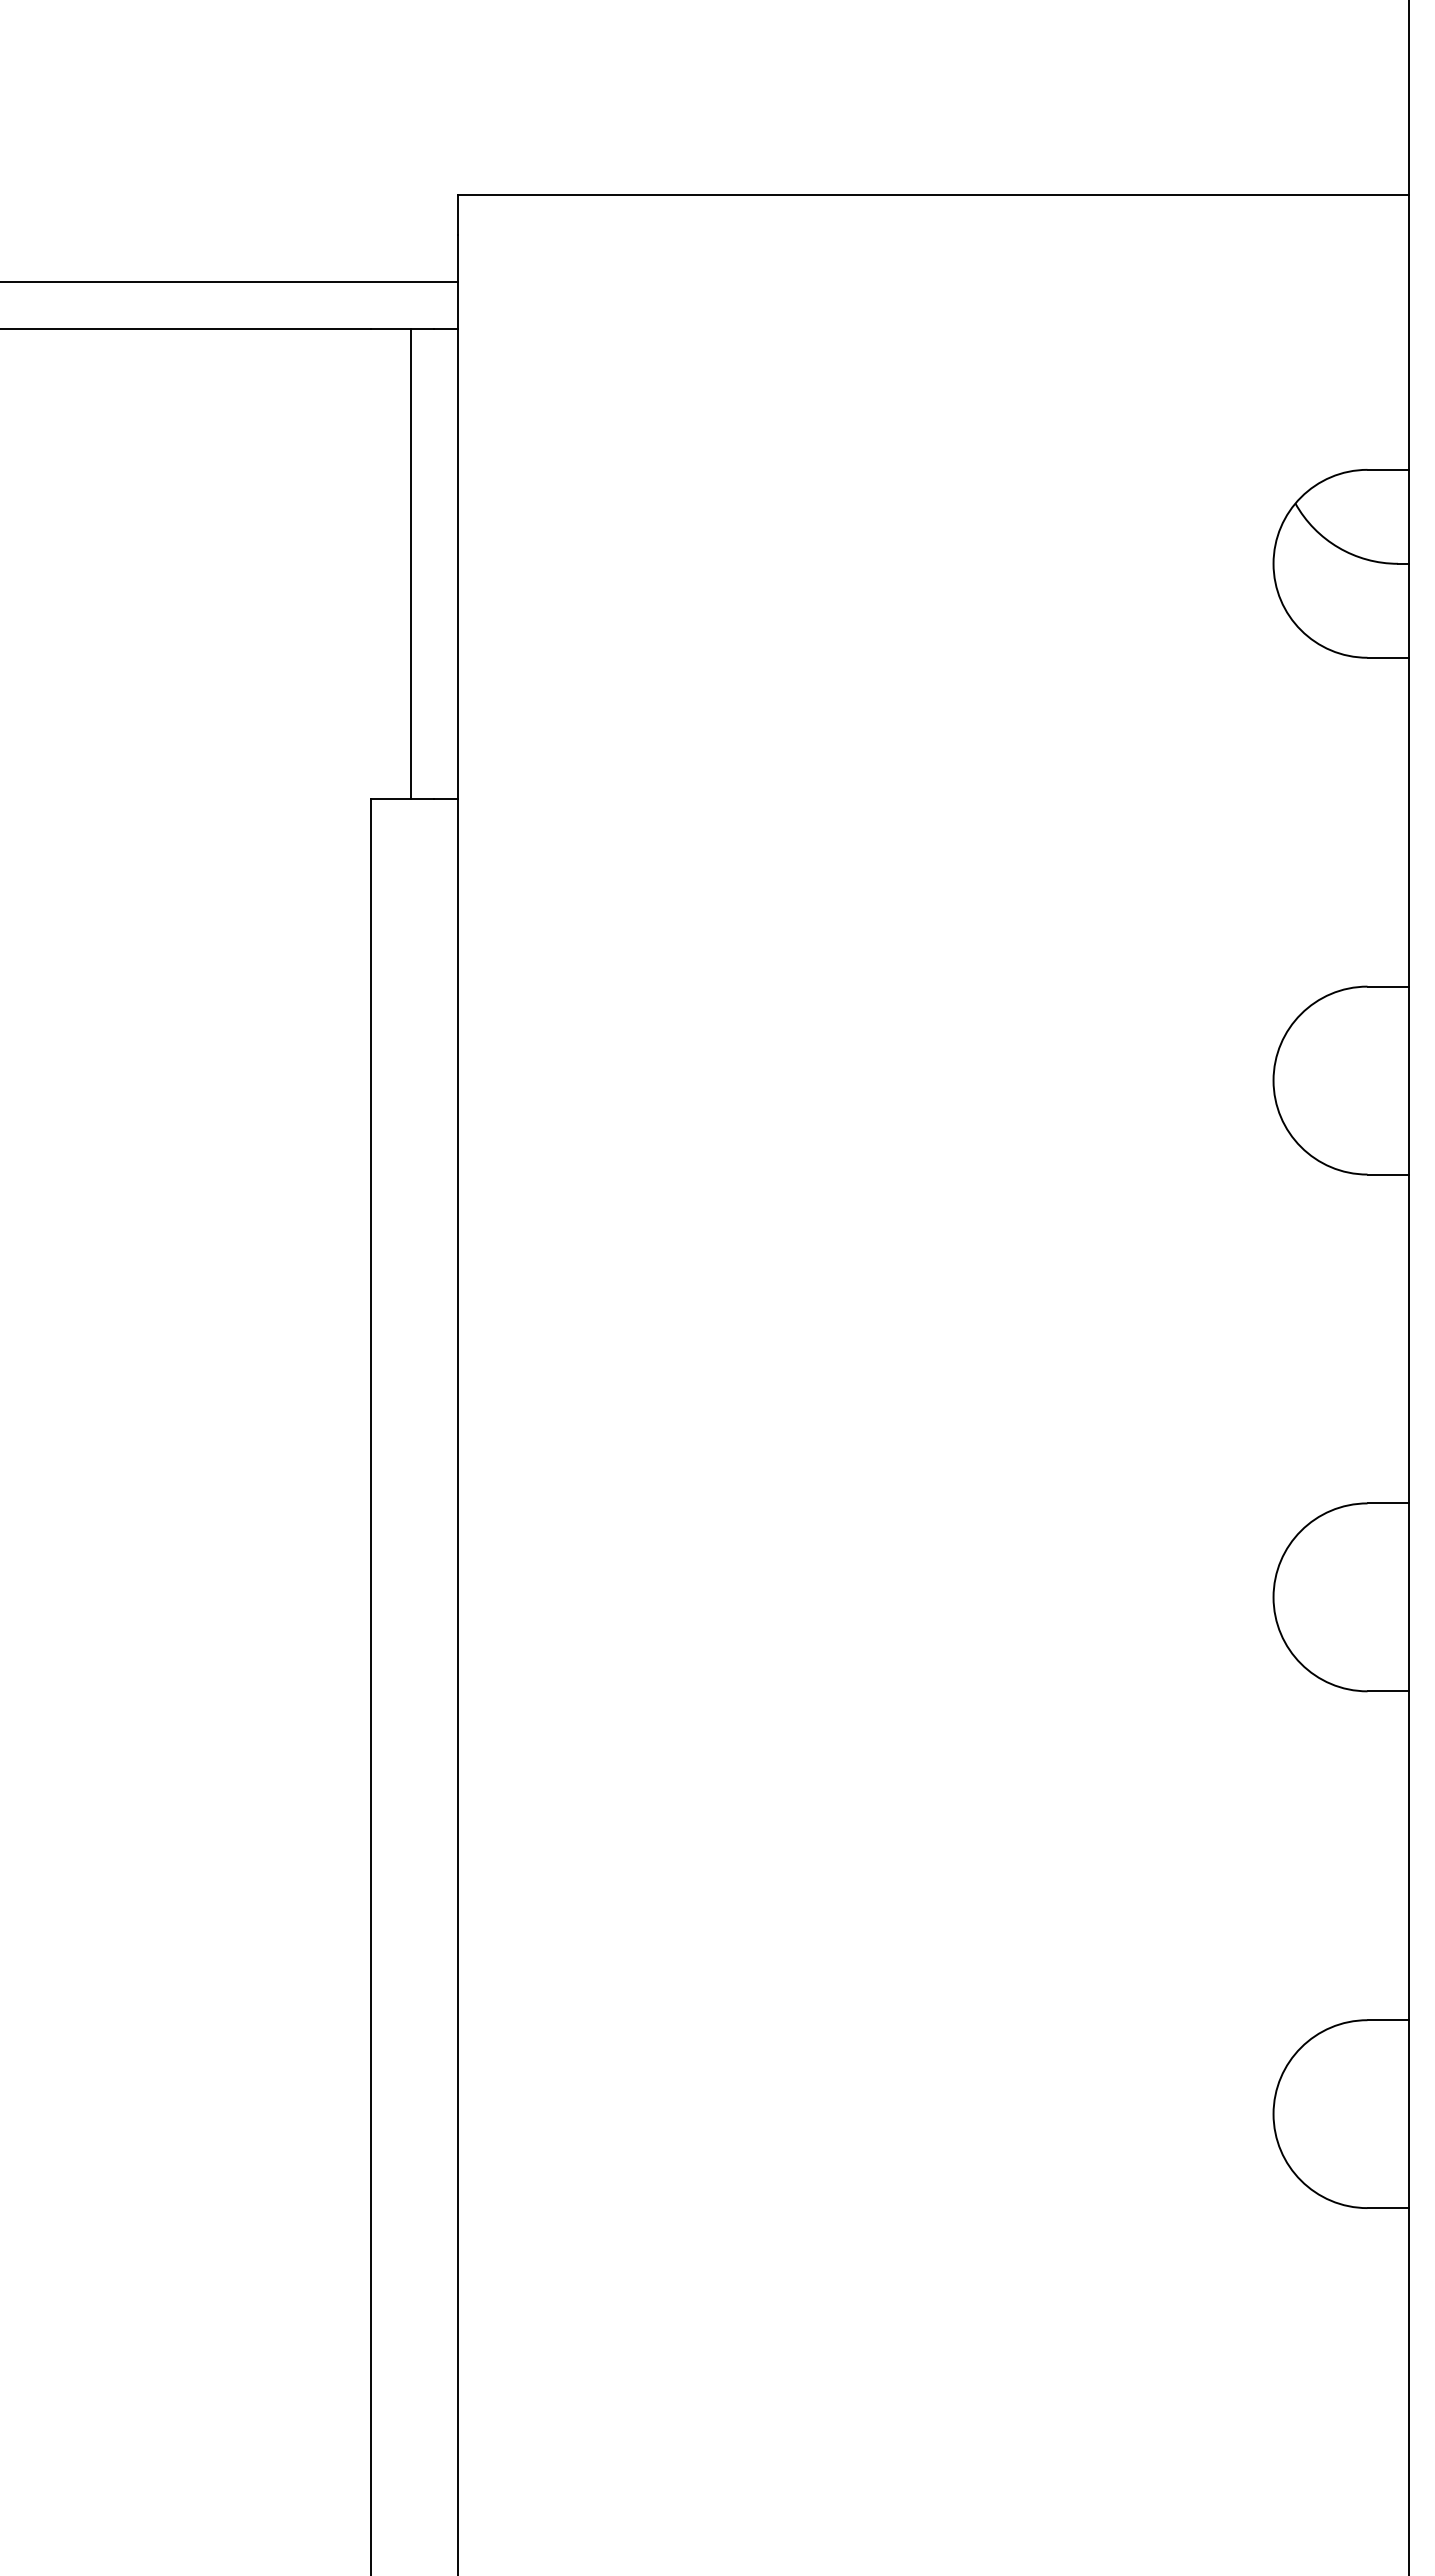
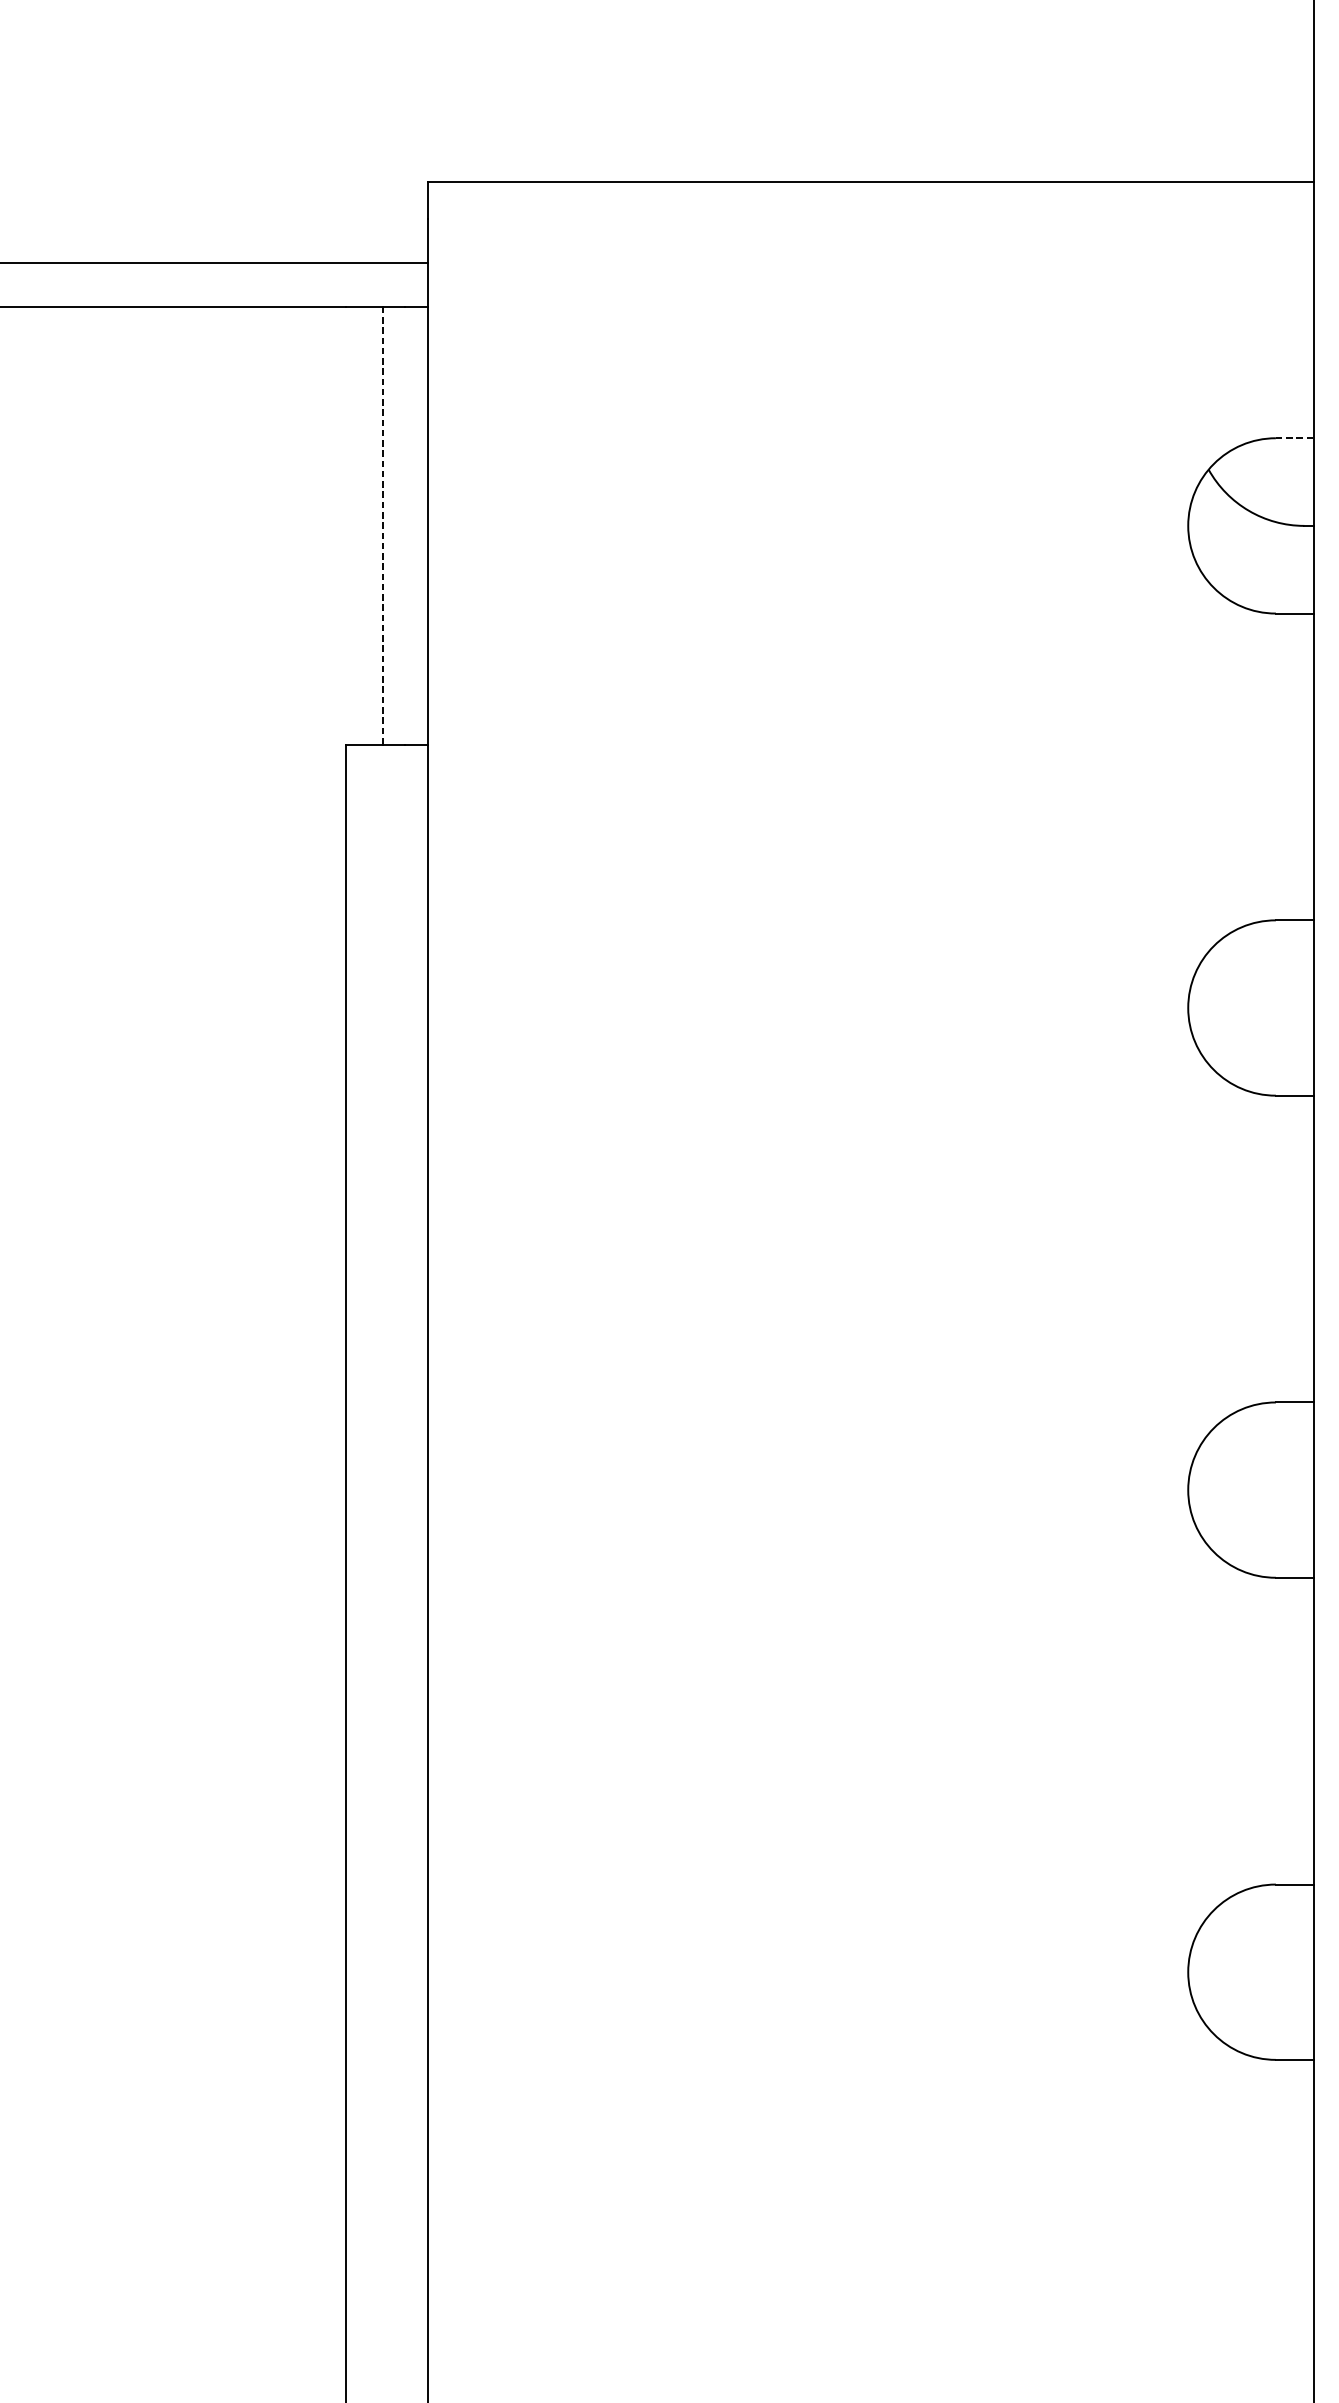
line: (1388, 469) -> (1295, 437), solid -> dashed
line: (410, 563) -> (383, 525), solid -> dashed

